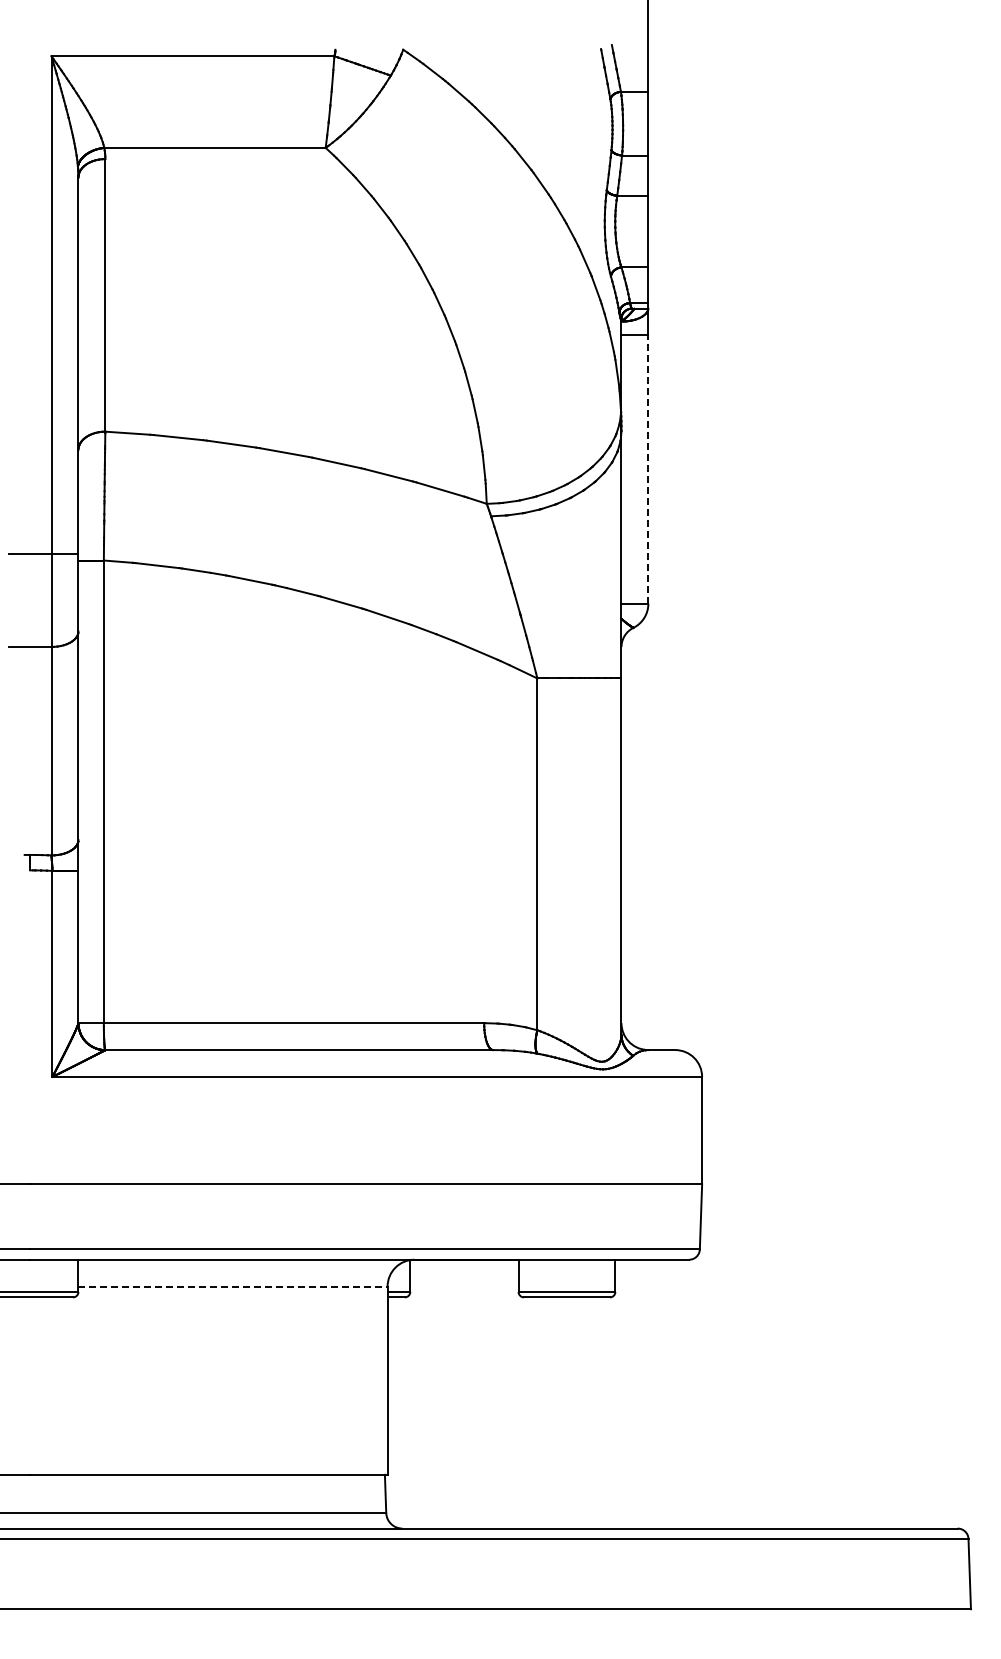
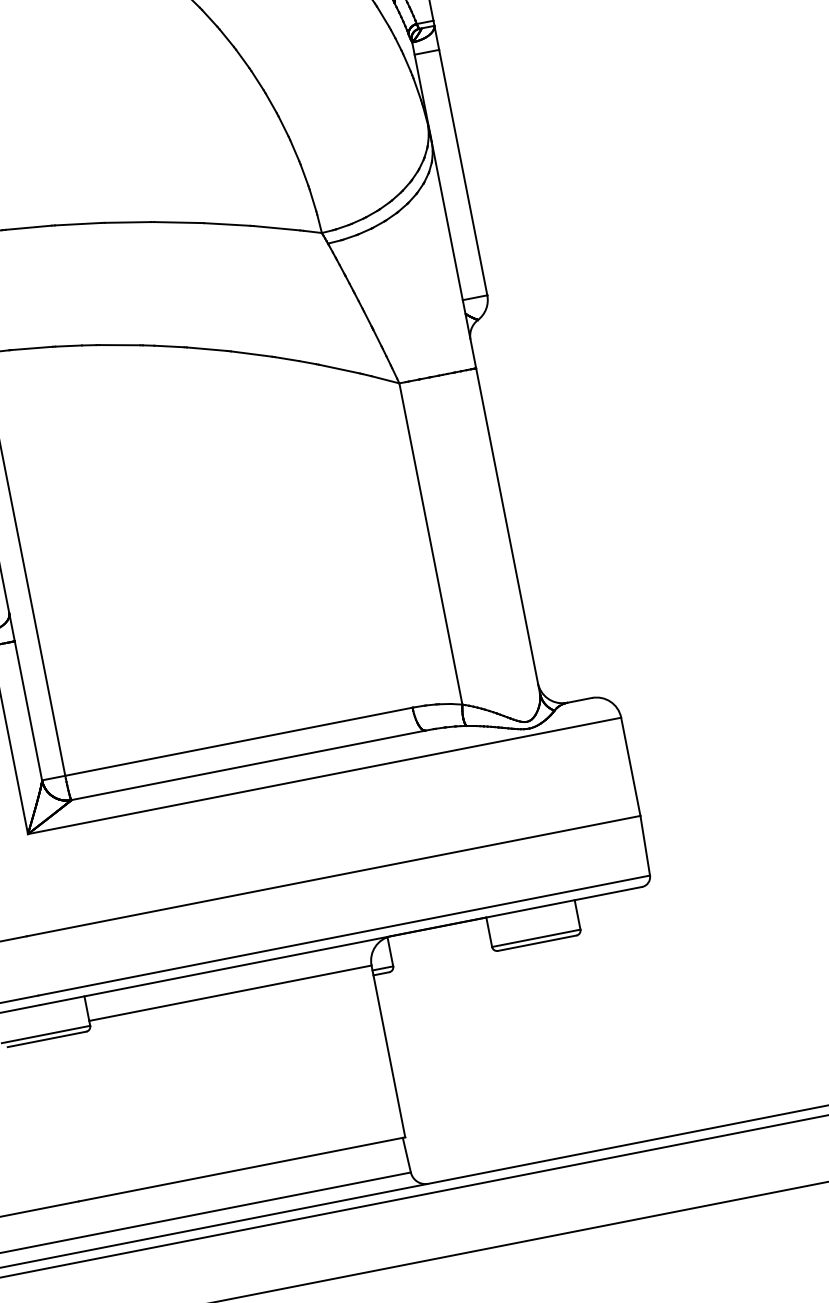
line: (648, 468) -> (463, 171), dashed -> solid
line: (233, 1286) -> (230, 993), dashed -> solid

